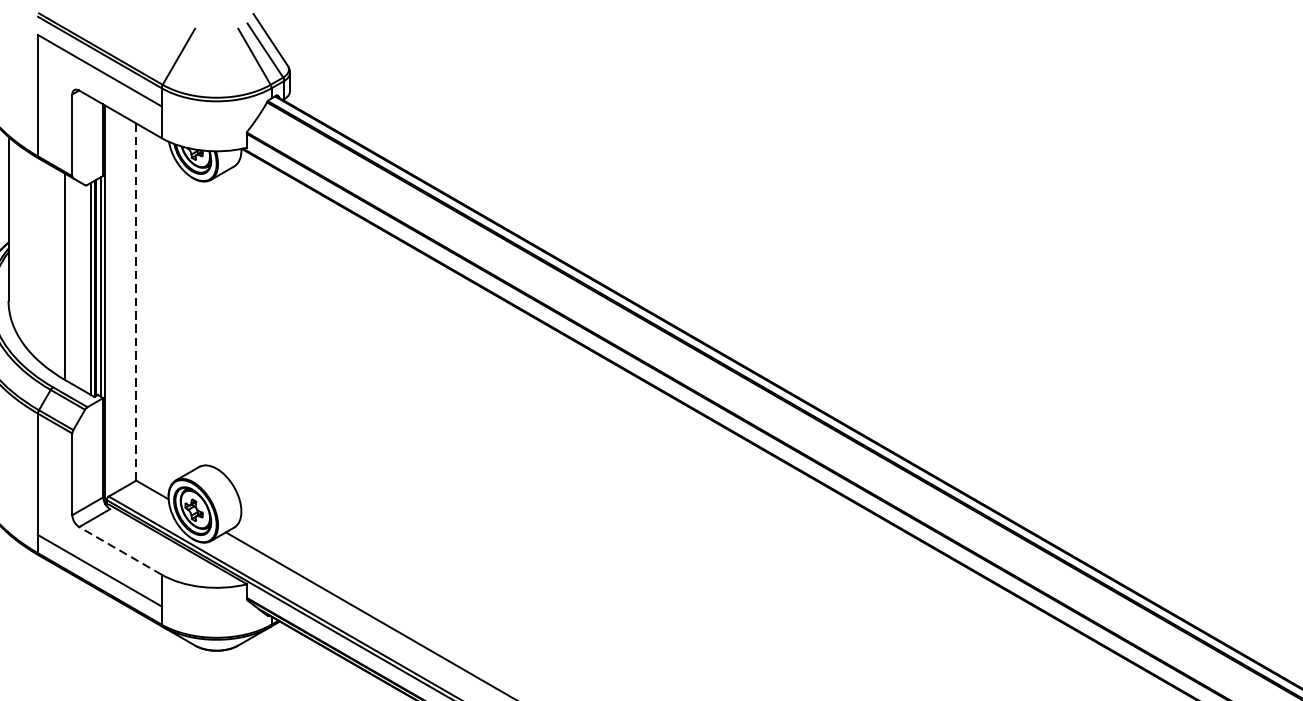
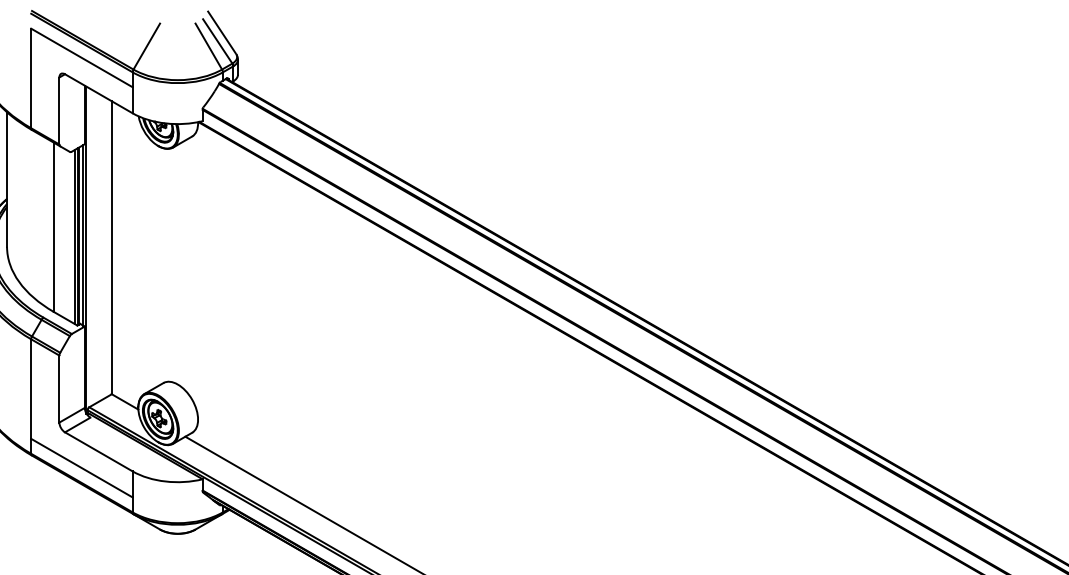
line: (135, 301) -> (111, 247), dashed -> solid
line: (120, 550) -> (98, 451), dashed -> solid

